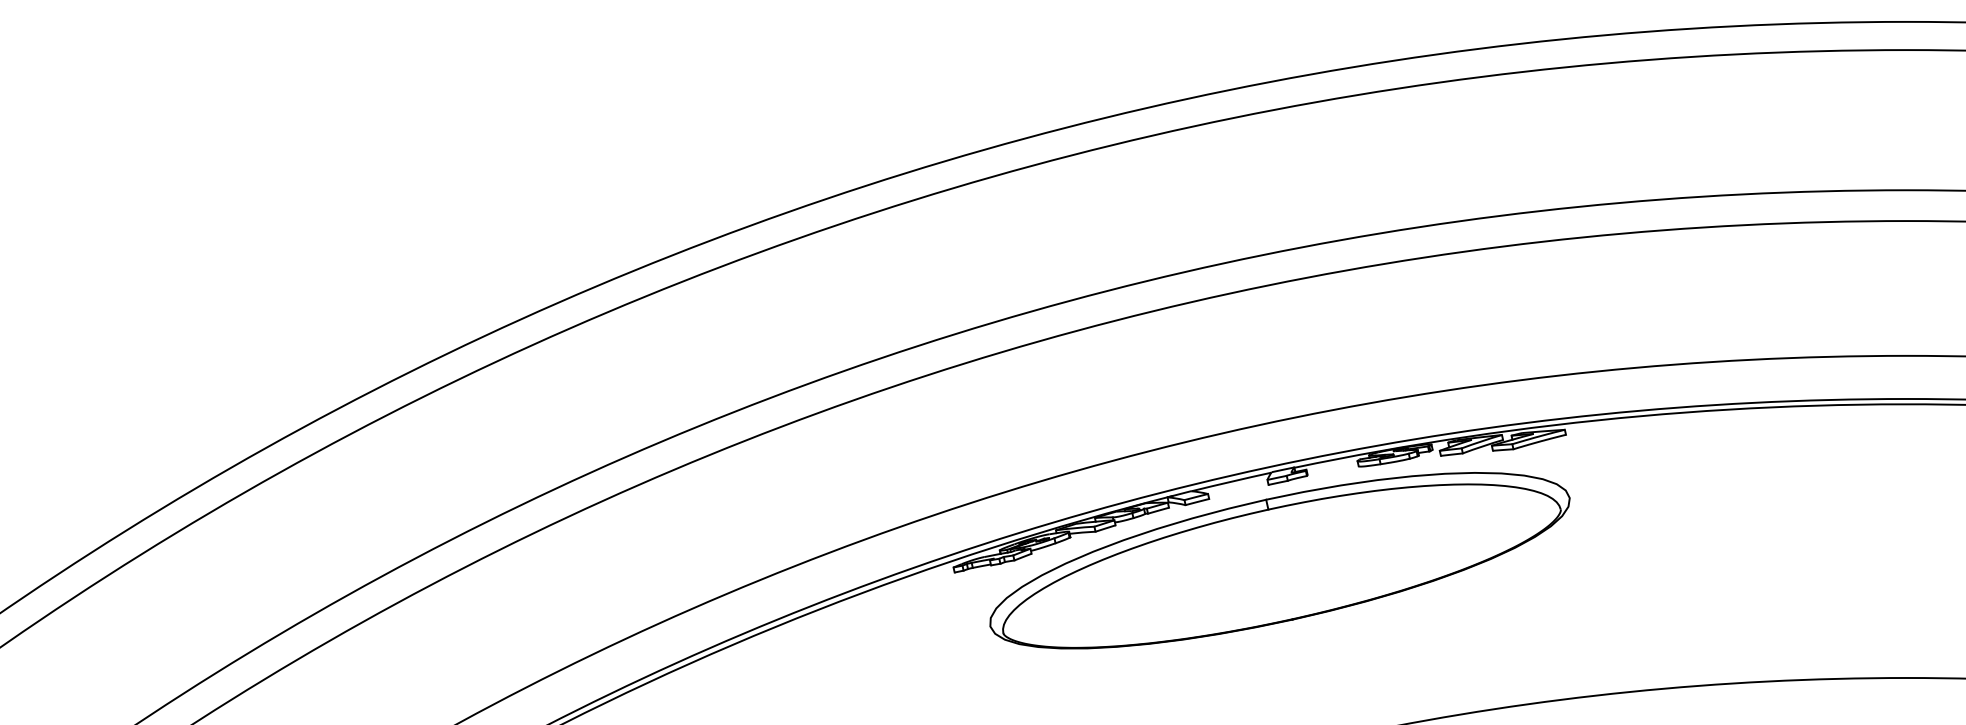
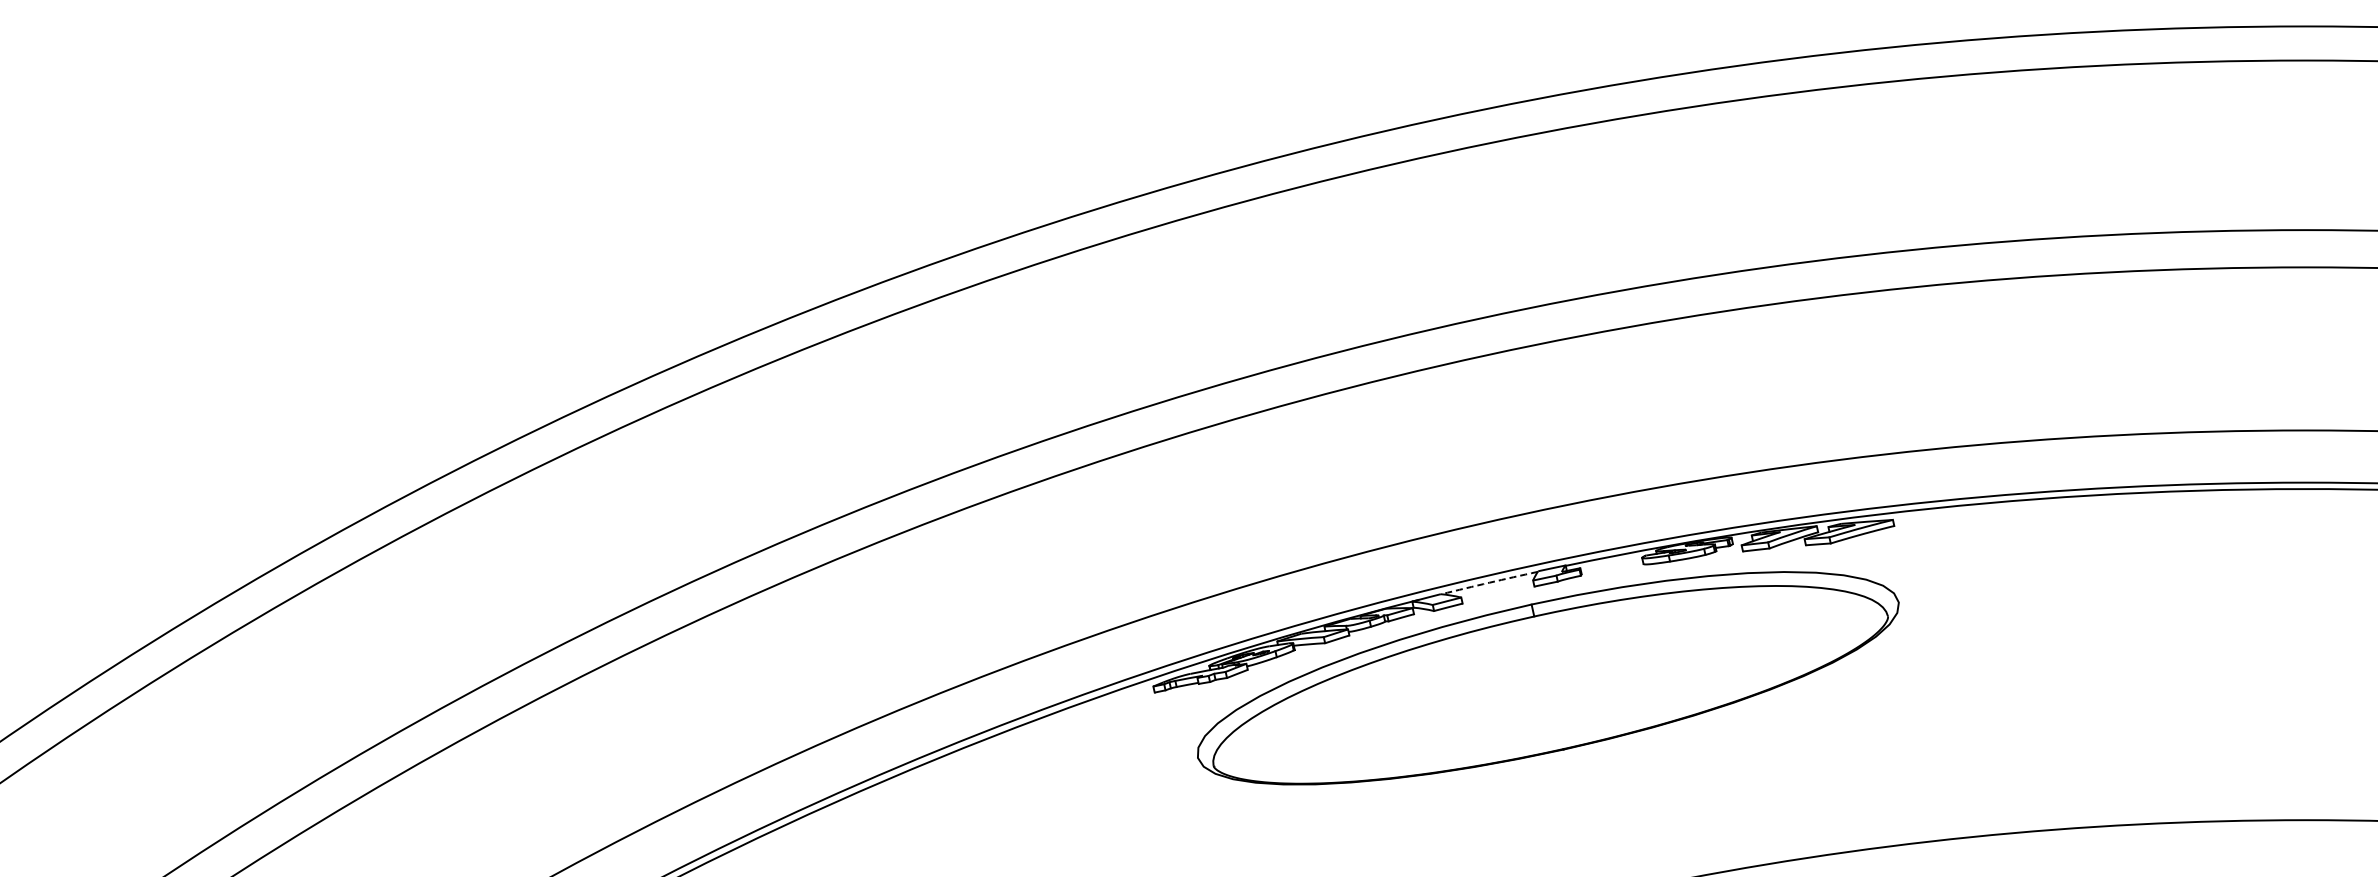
arc: (1231, 481) -> (1489, 582), solid -> dashed

